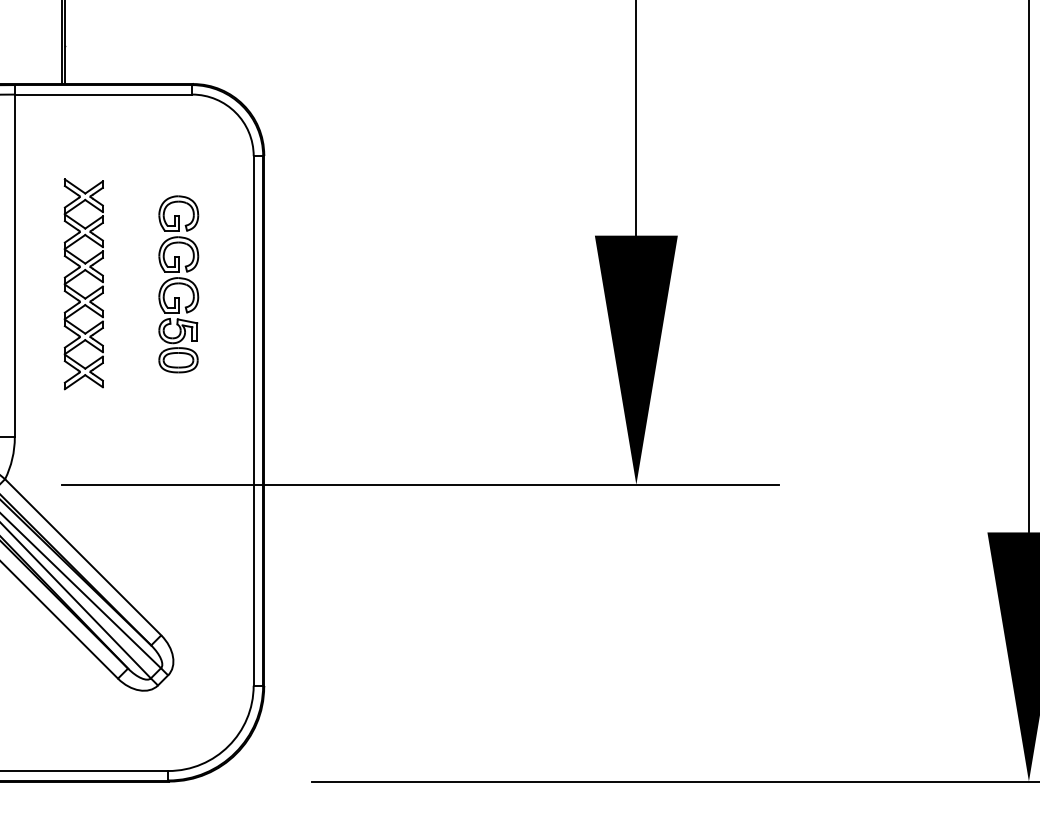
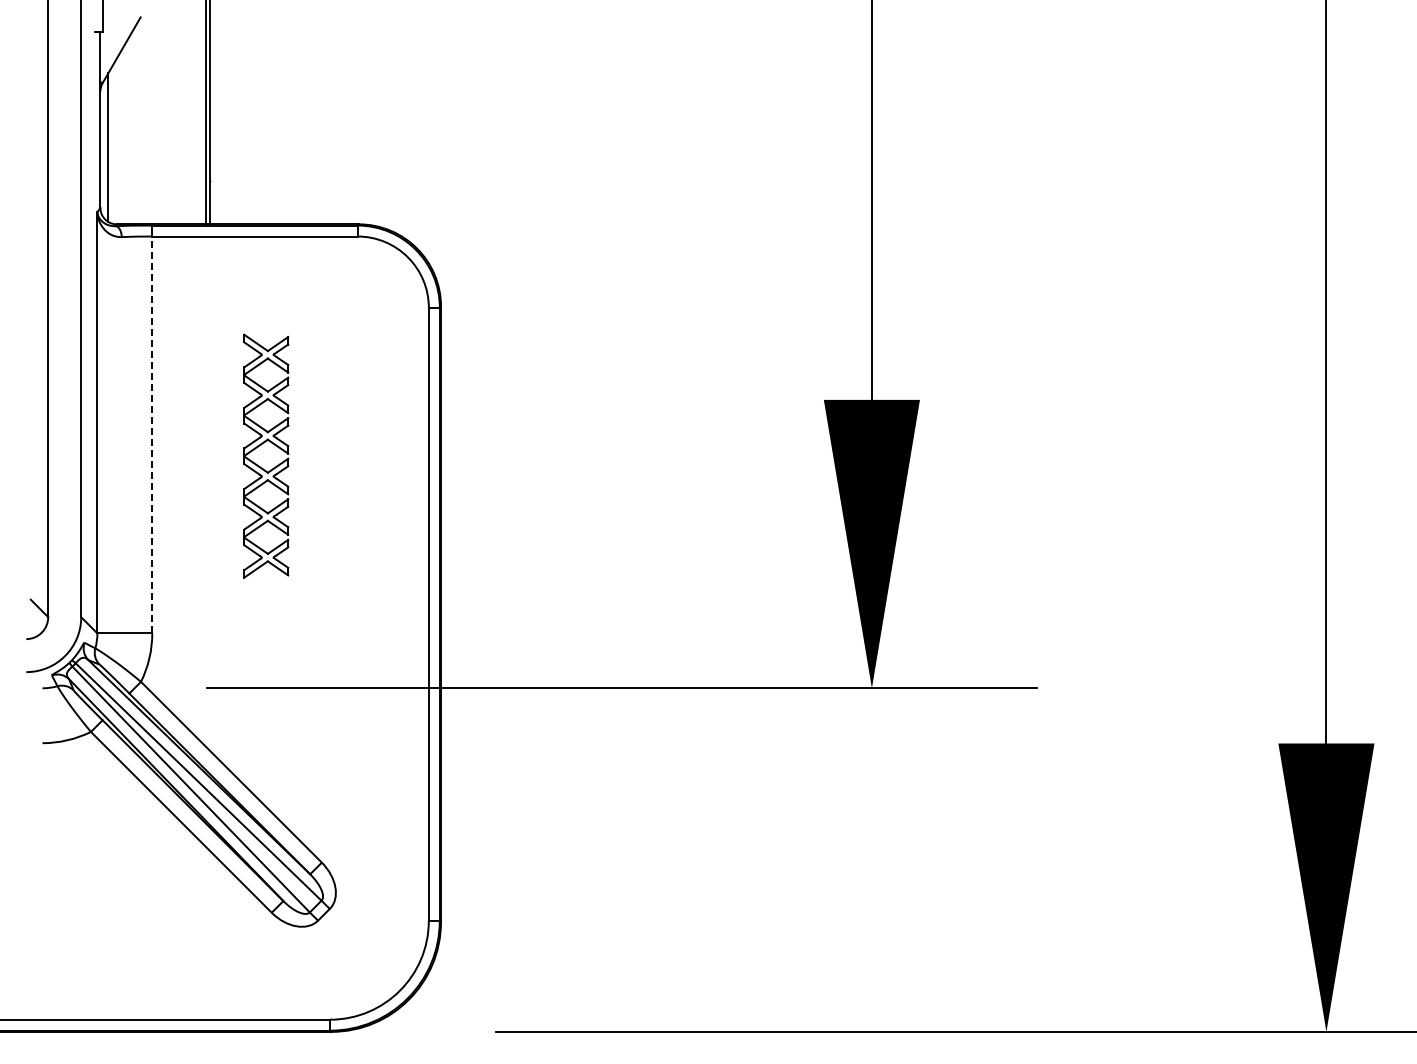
line: (15, 265) -> (152, 434), solid -> dashed
part: (79, 275) -> (261, 445), moved
part: (178, 284) -> (341, 456), removed

